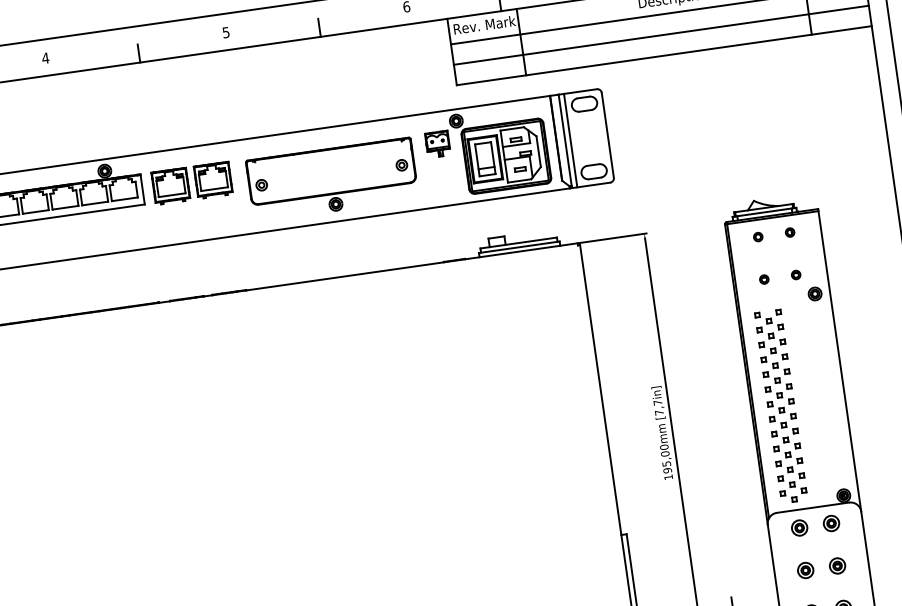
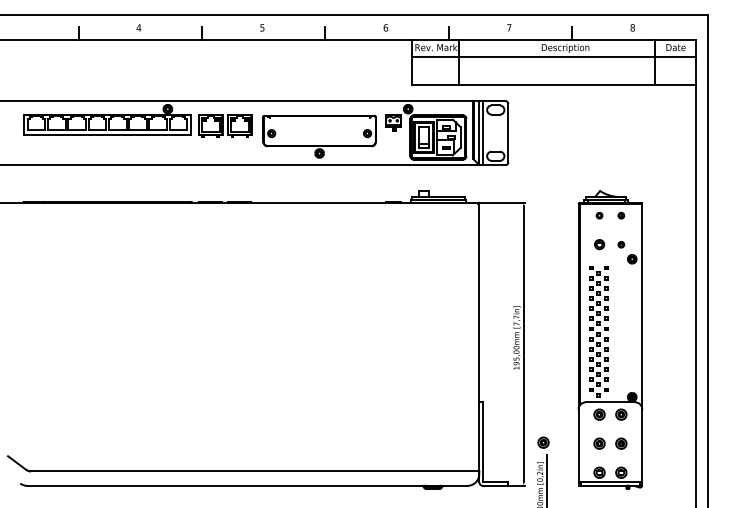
line: (660, 35) -> (553, 71), removed
part: (764, 279) -> (599, 244), size x1.6
part: (723, 580) -> (543, 442), added

